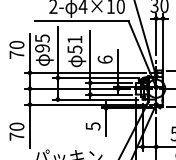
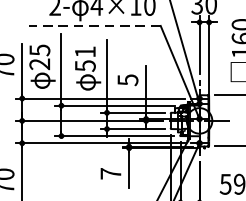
line: (81, 21) -> (94, 26), solid -> dashed
text: (42, 48) -> (39, 64), 95 -> 25
text: (104, 59) -> (126, 79), 6 -> 5
text: (92, 126) -> (110, 173), 5 -> 7

